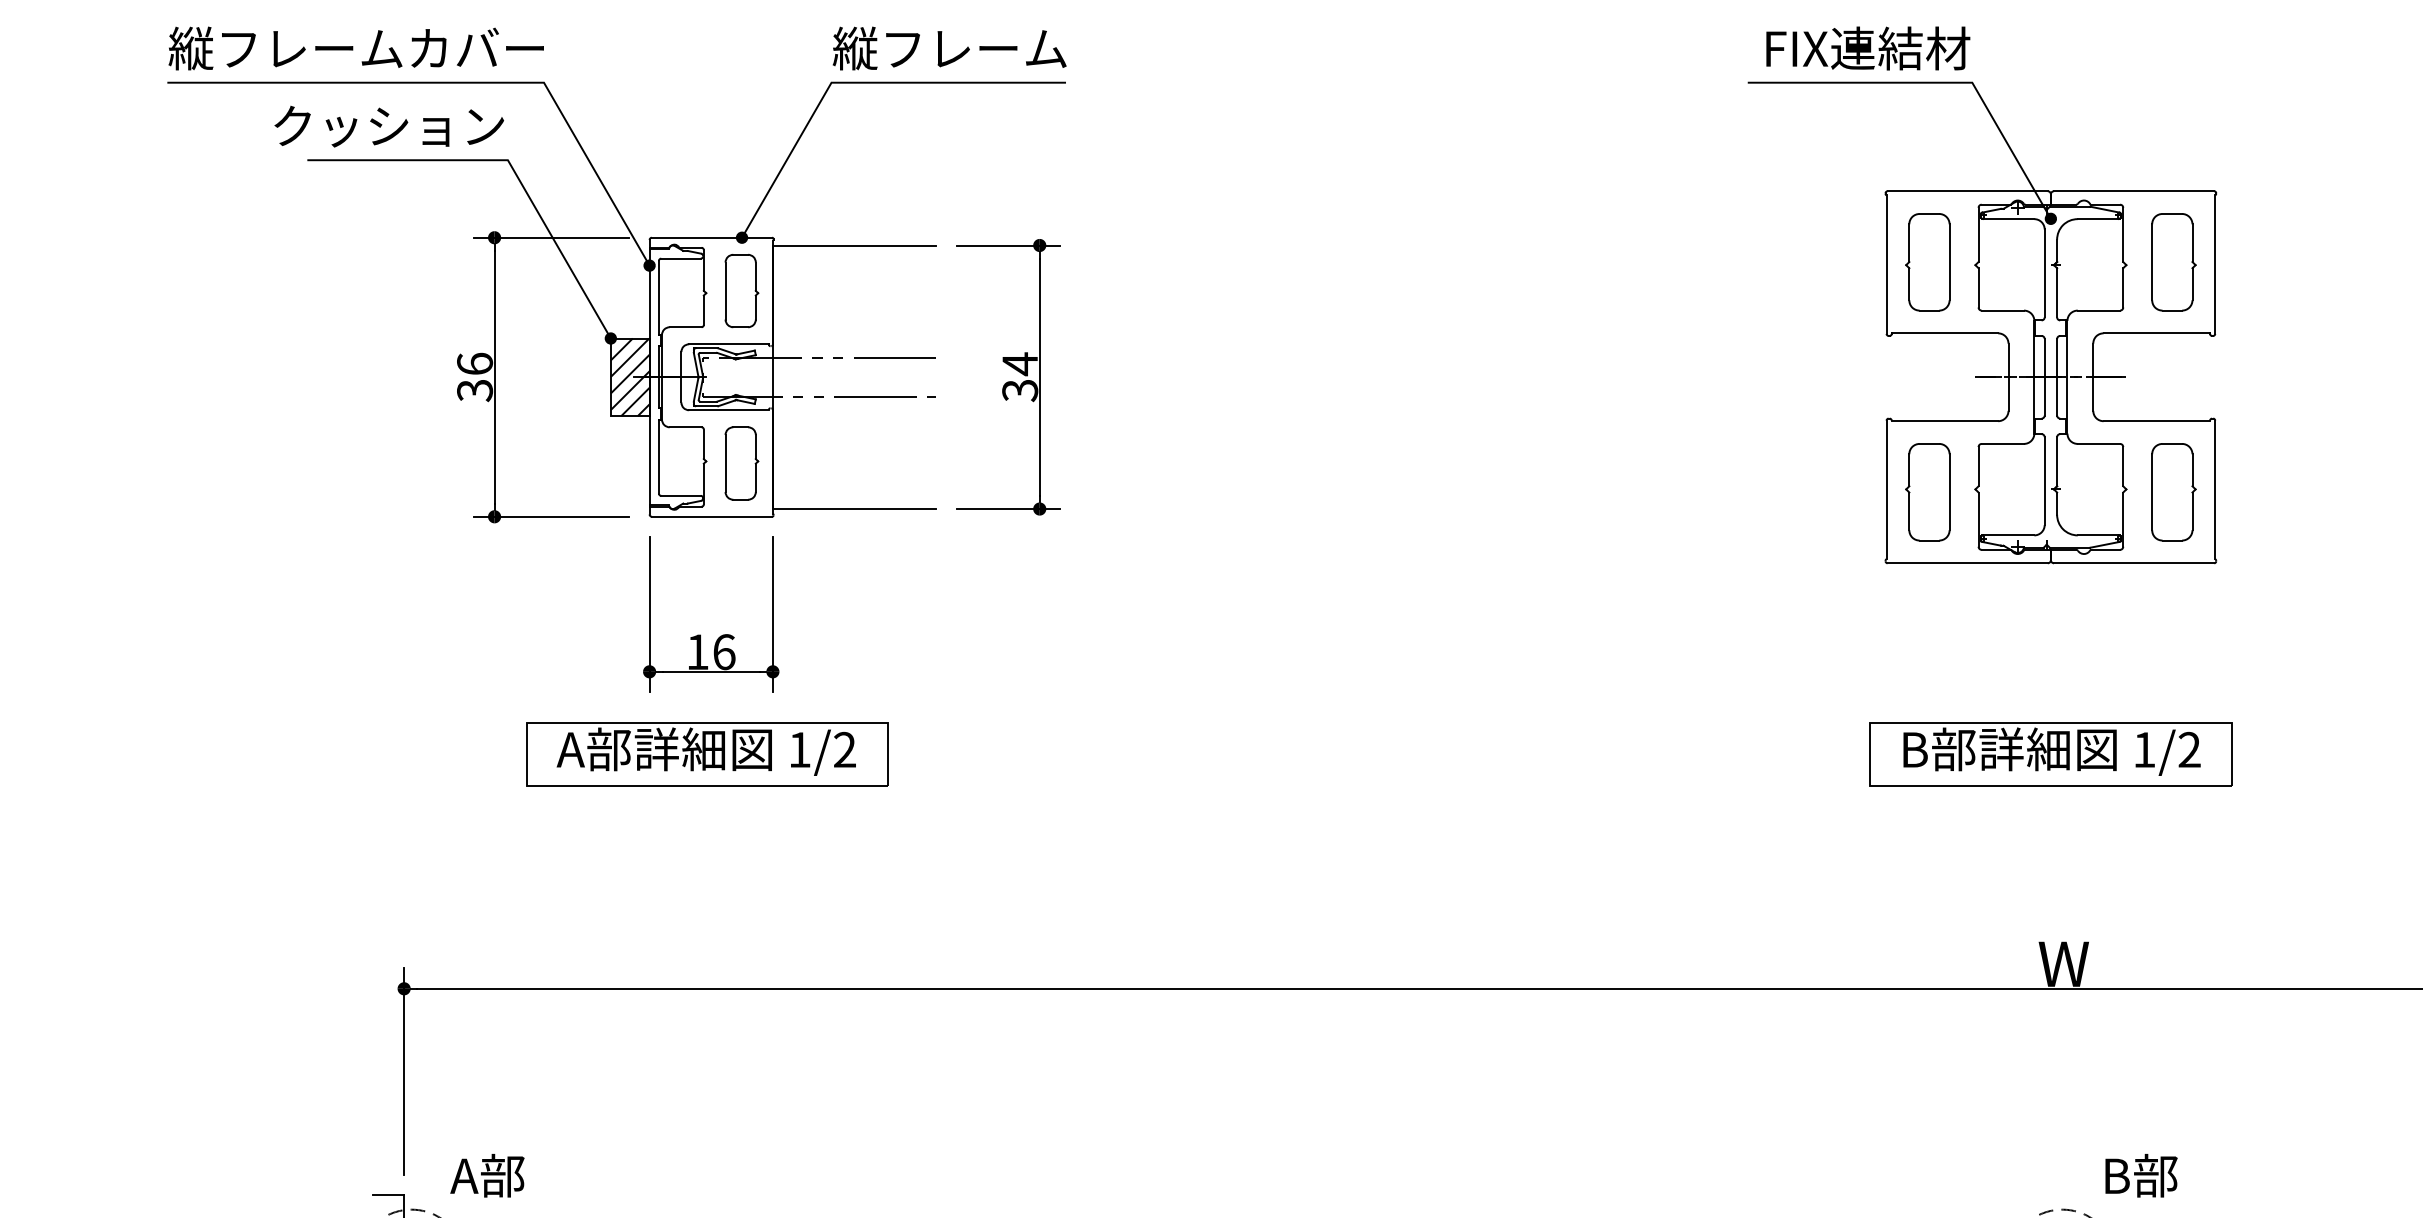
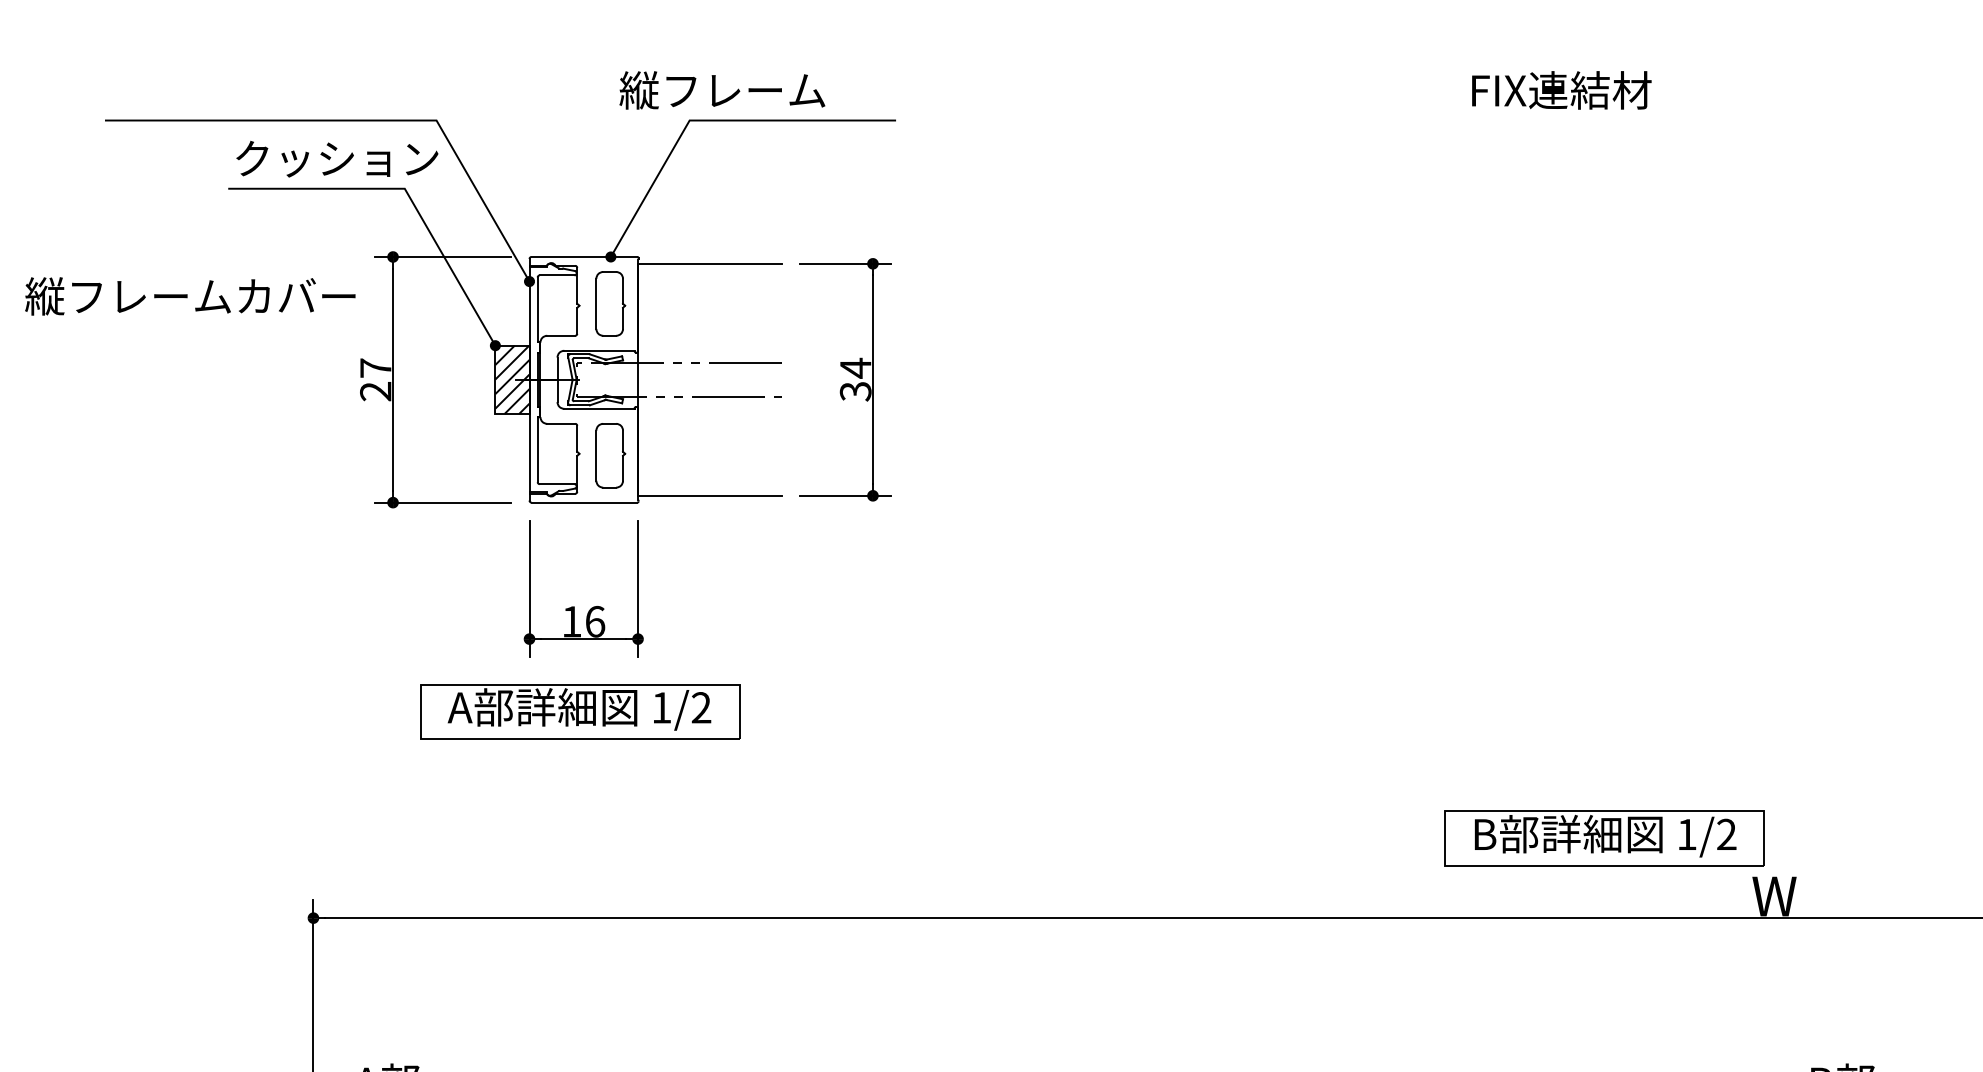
text: (355, 48) -> (189, 296), moved
text: (949, 48) -> (722, 90), moved
text: (1868, 48) -> (1562, 90), moved
text: (388, 126) -> (336, 159), moved
part: (1982, 322) -> (1702, 331), removed
text: (475, 377) -> (376, 380), 36 -> 27
part: (2050, 754) -> (1604, 838), moved

